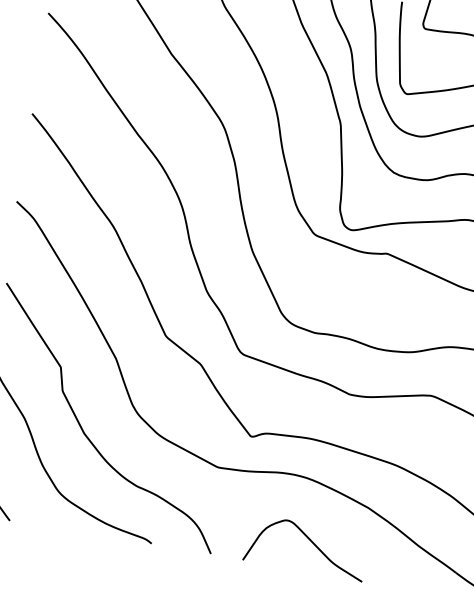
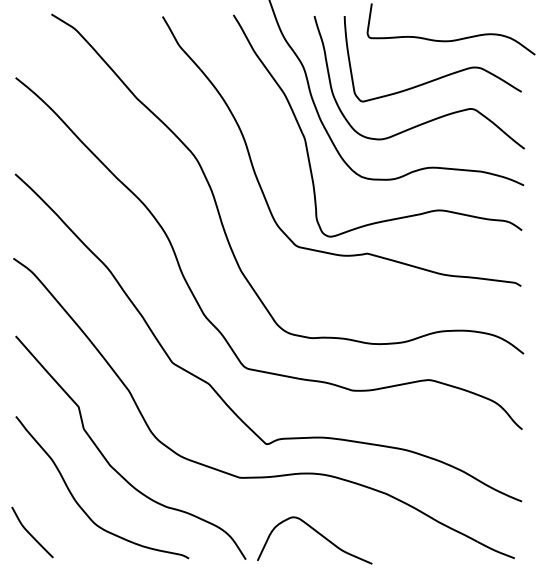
curve: (310, 542) -> (318, 534), moved

